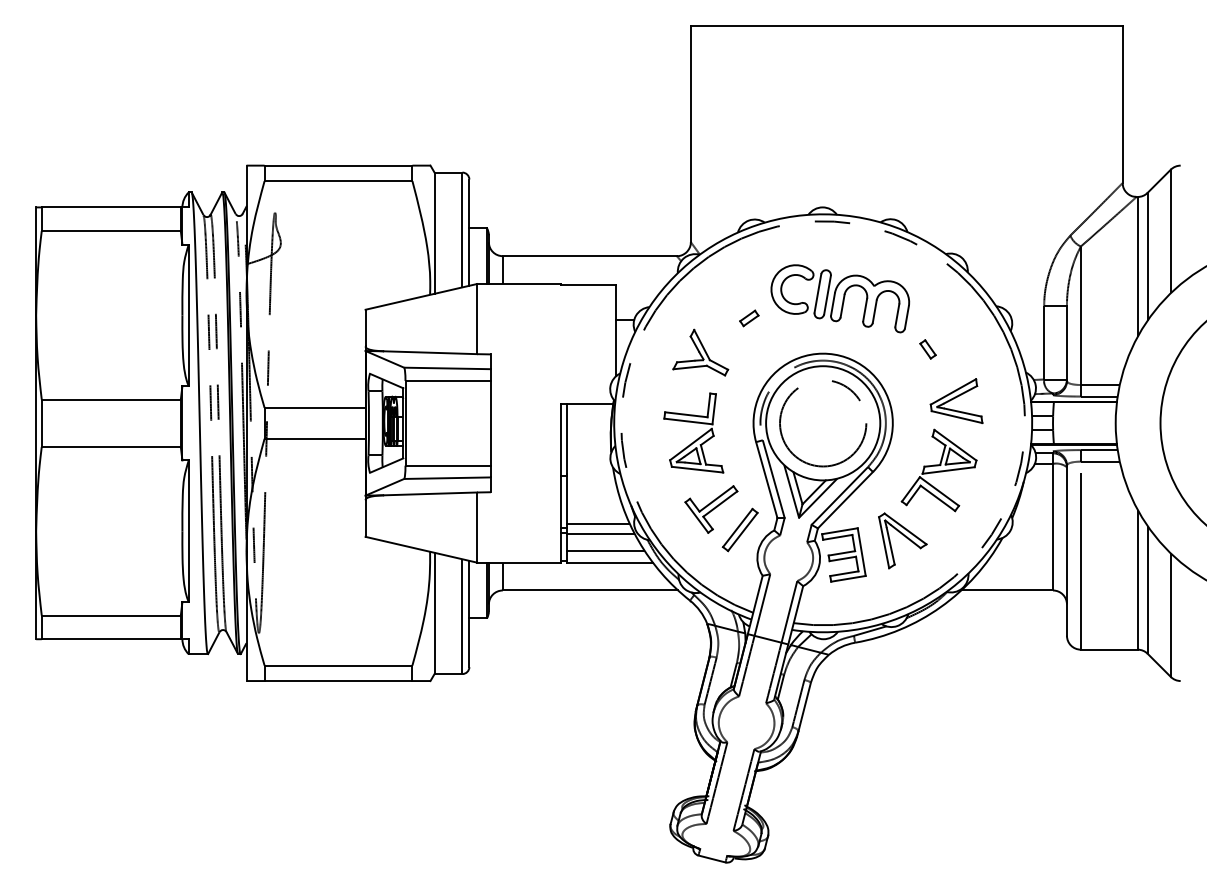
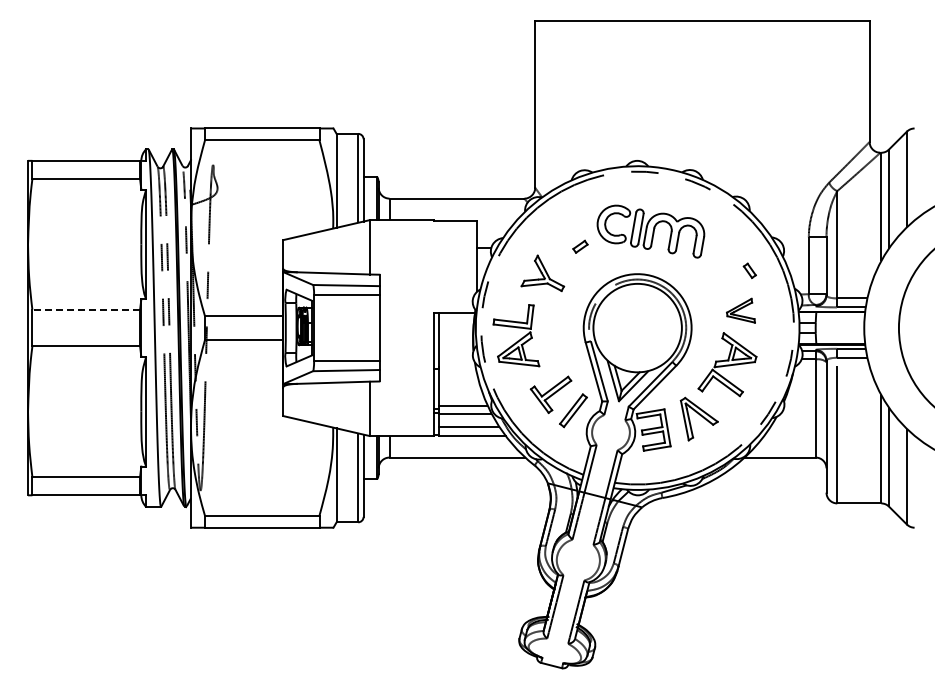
part: (927, 348) -> (749, 270), moved
line: (111, 399) -> (86, 309), solid -> dashed
part: (955, 400) -> (740, 310), size x0.7
circle: (822, 423) -> (637, 328), removed
part: (693, 432) -> (516, 335), moved

